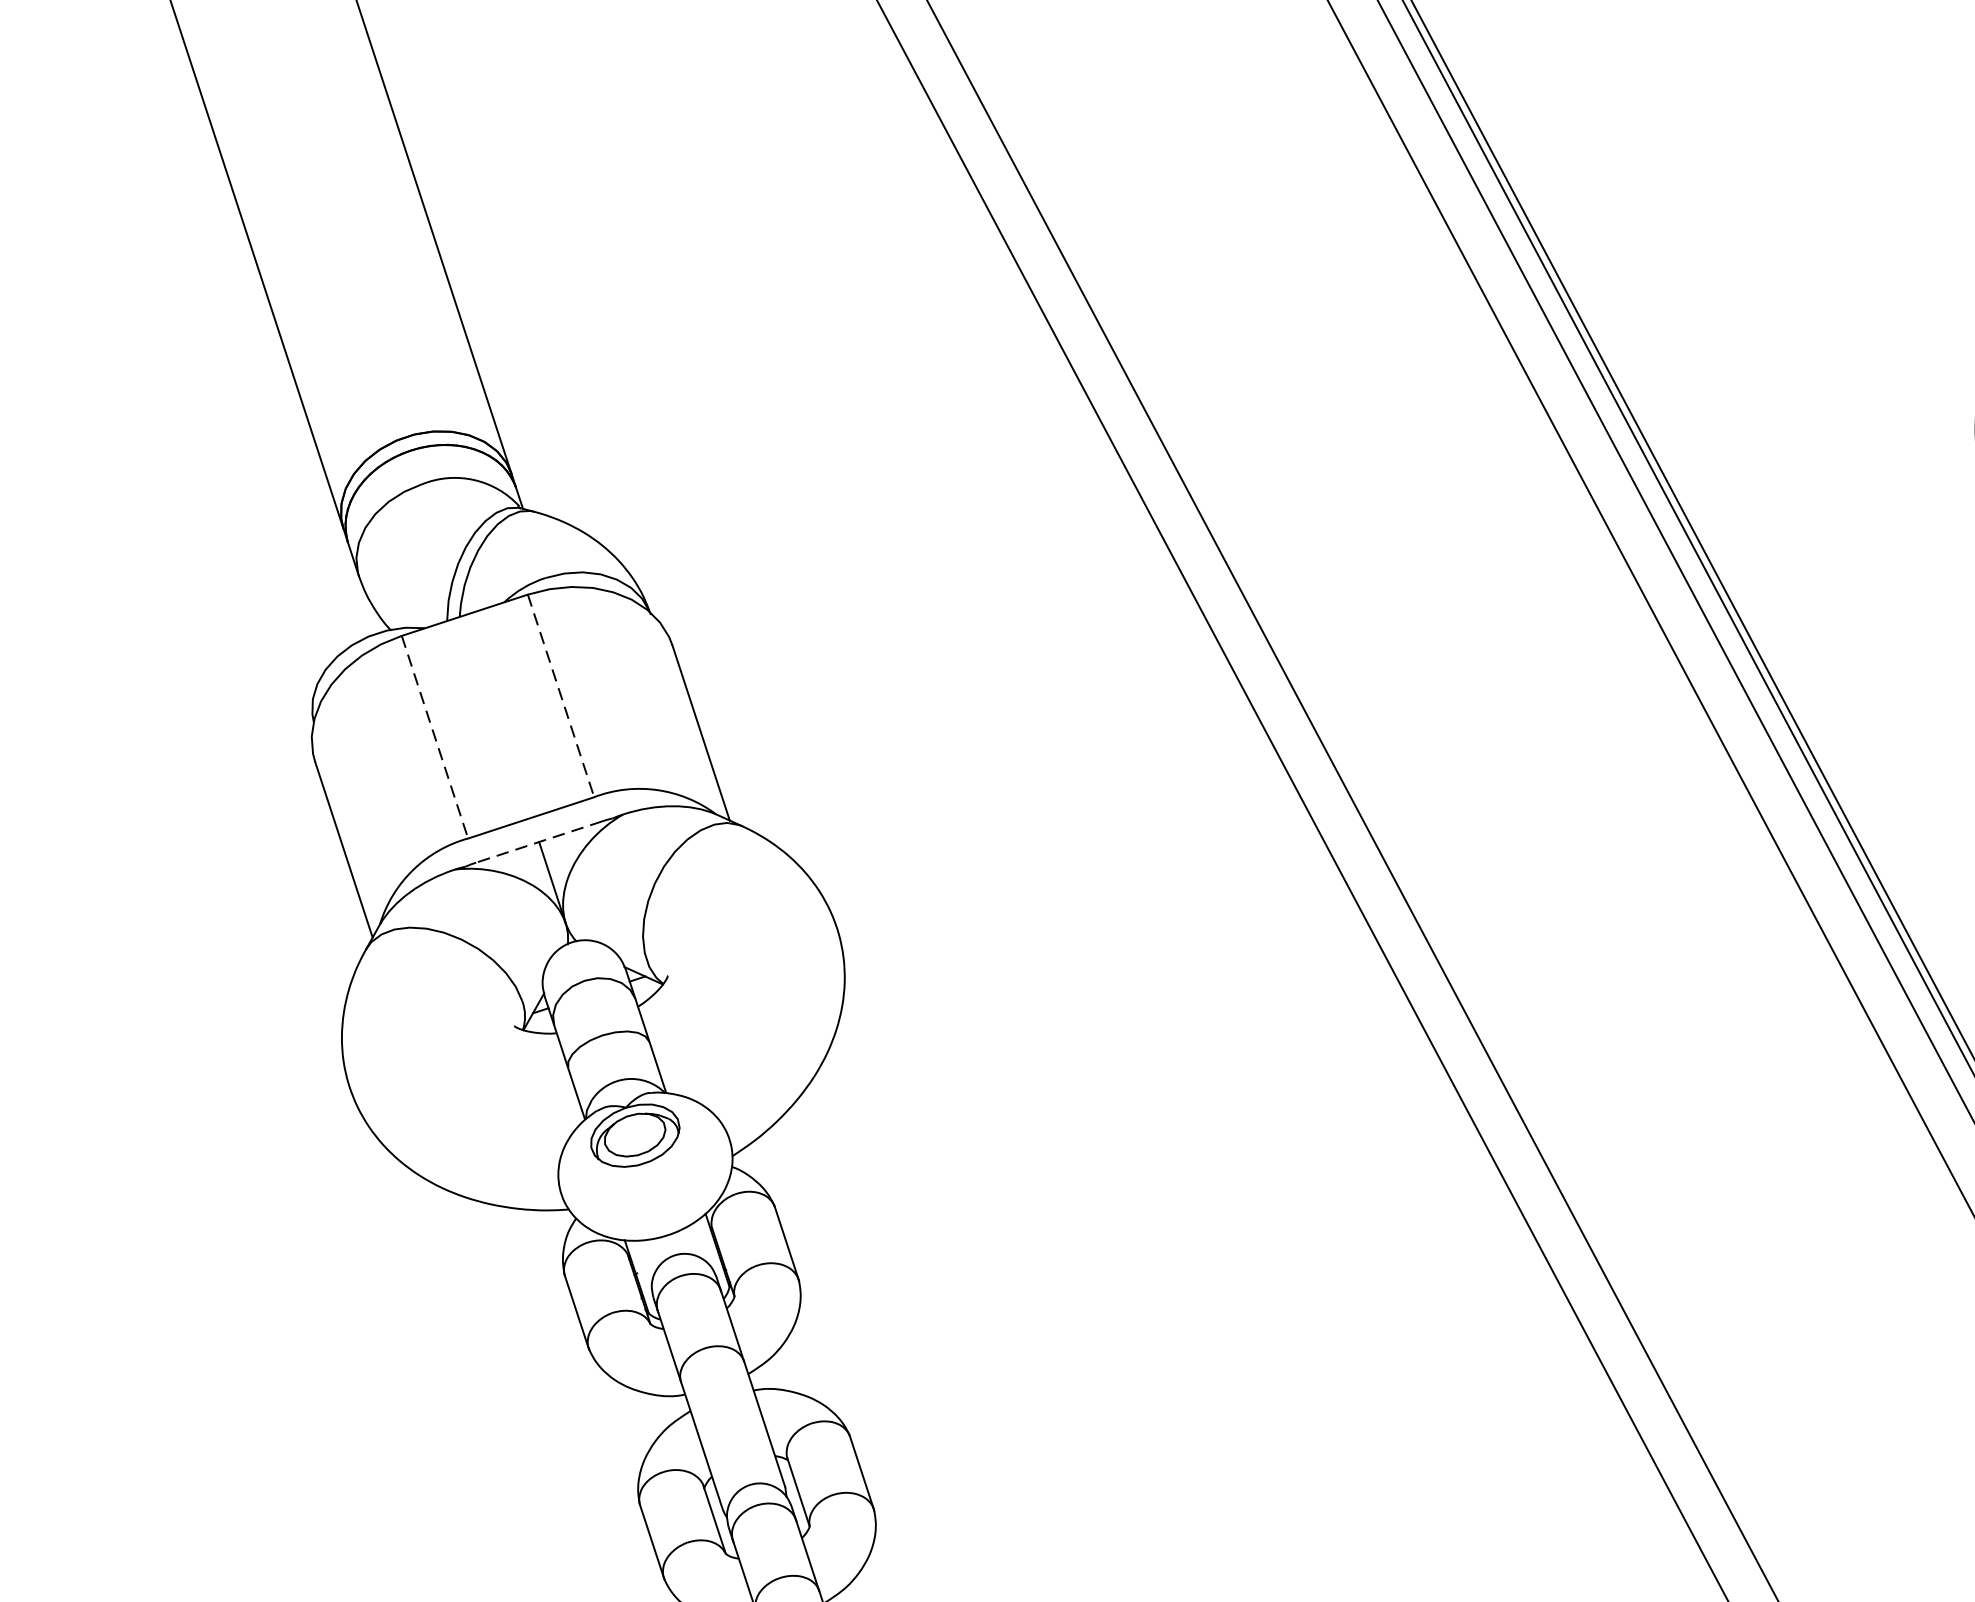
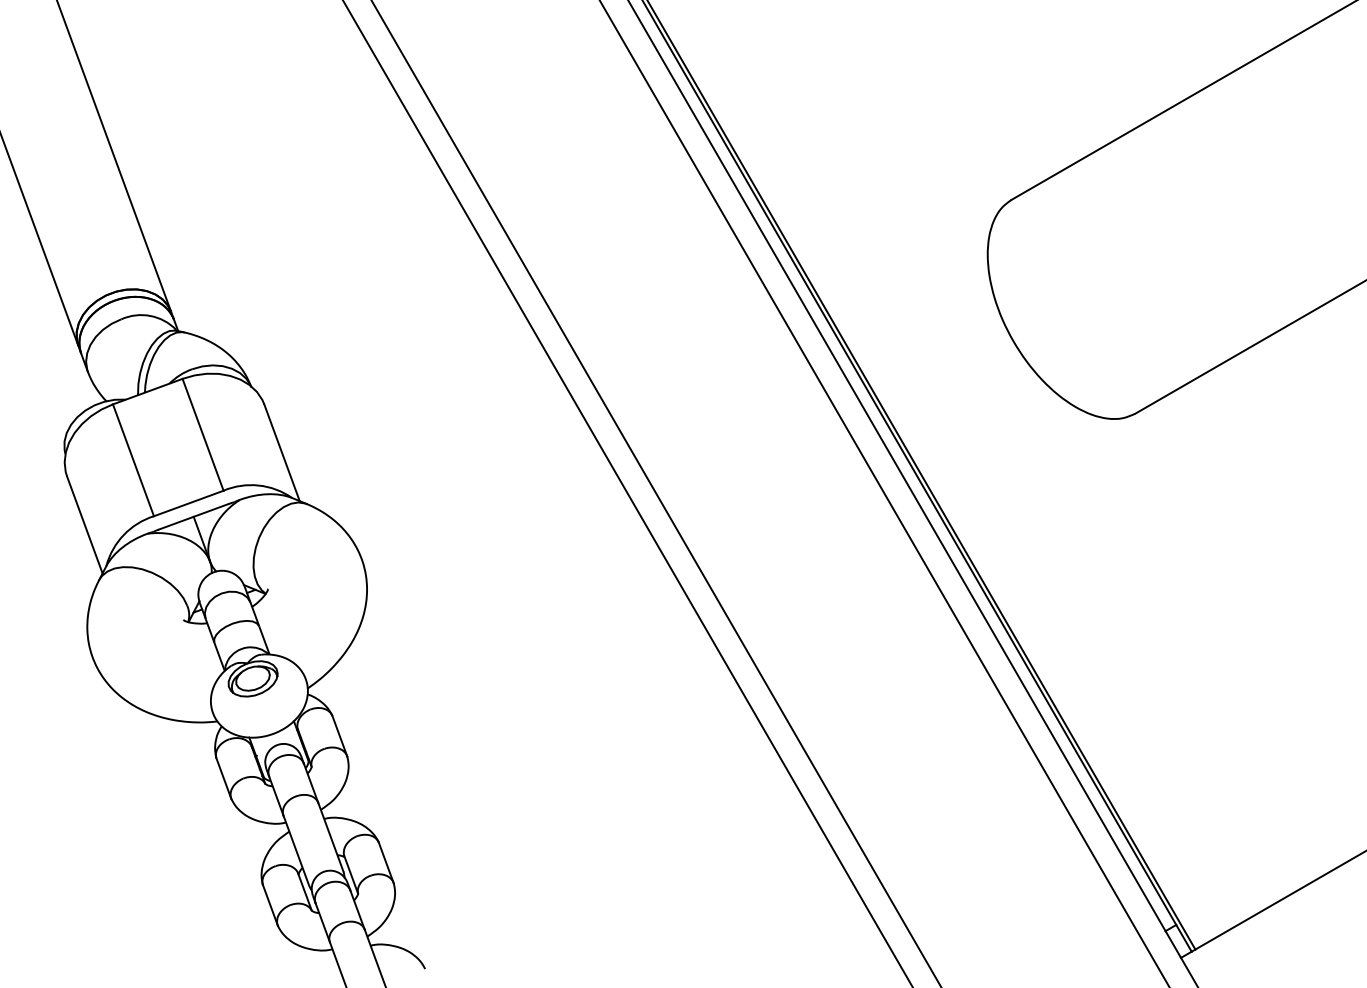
line: (561, 695) -> (203, 434), dashed -> solid
line: (434, 737) -> (133, 460), dashed -> solid
line: (538, 843) -> (193, 517), dashed -> solid

